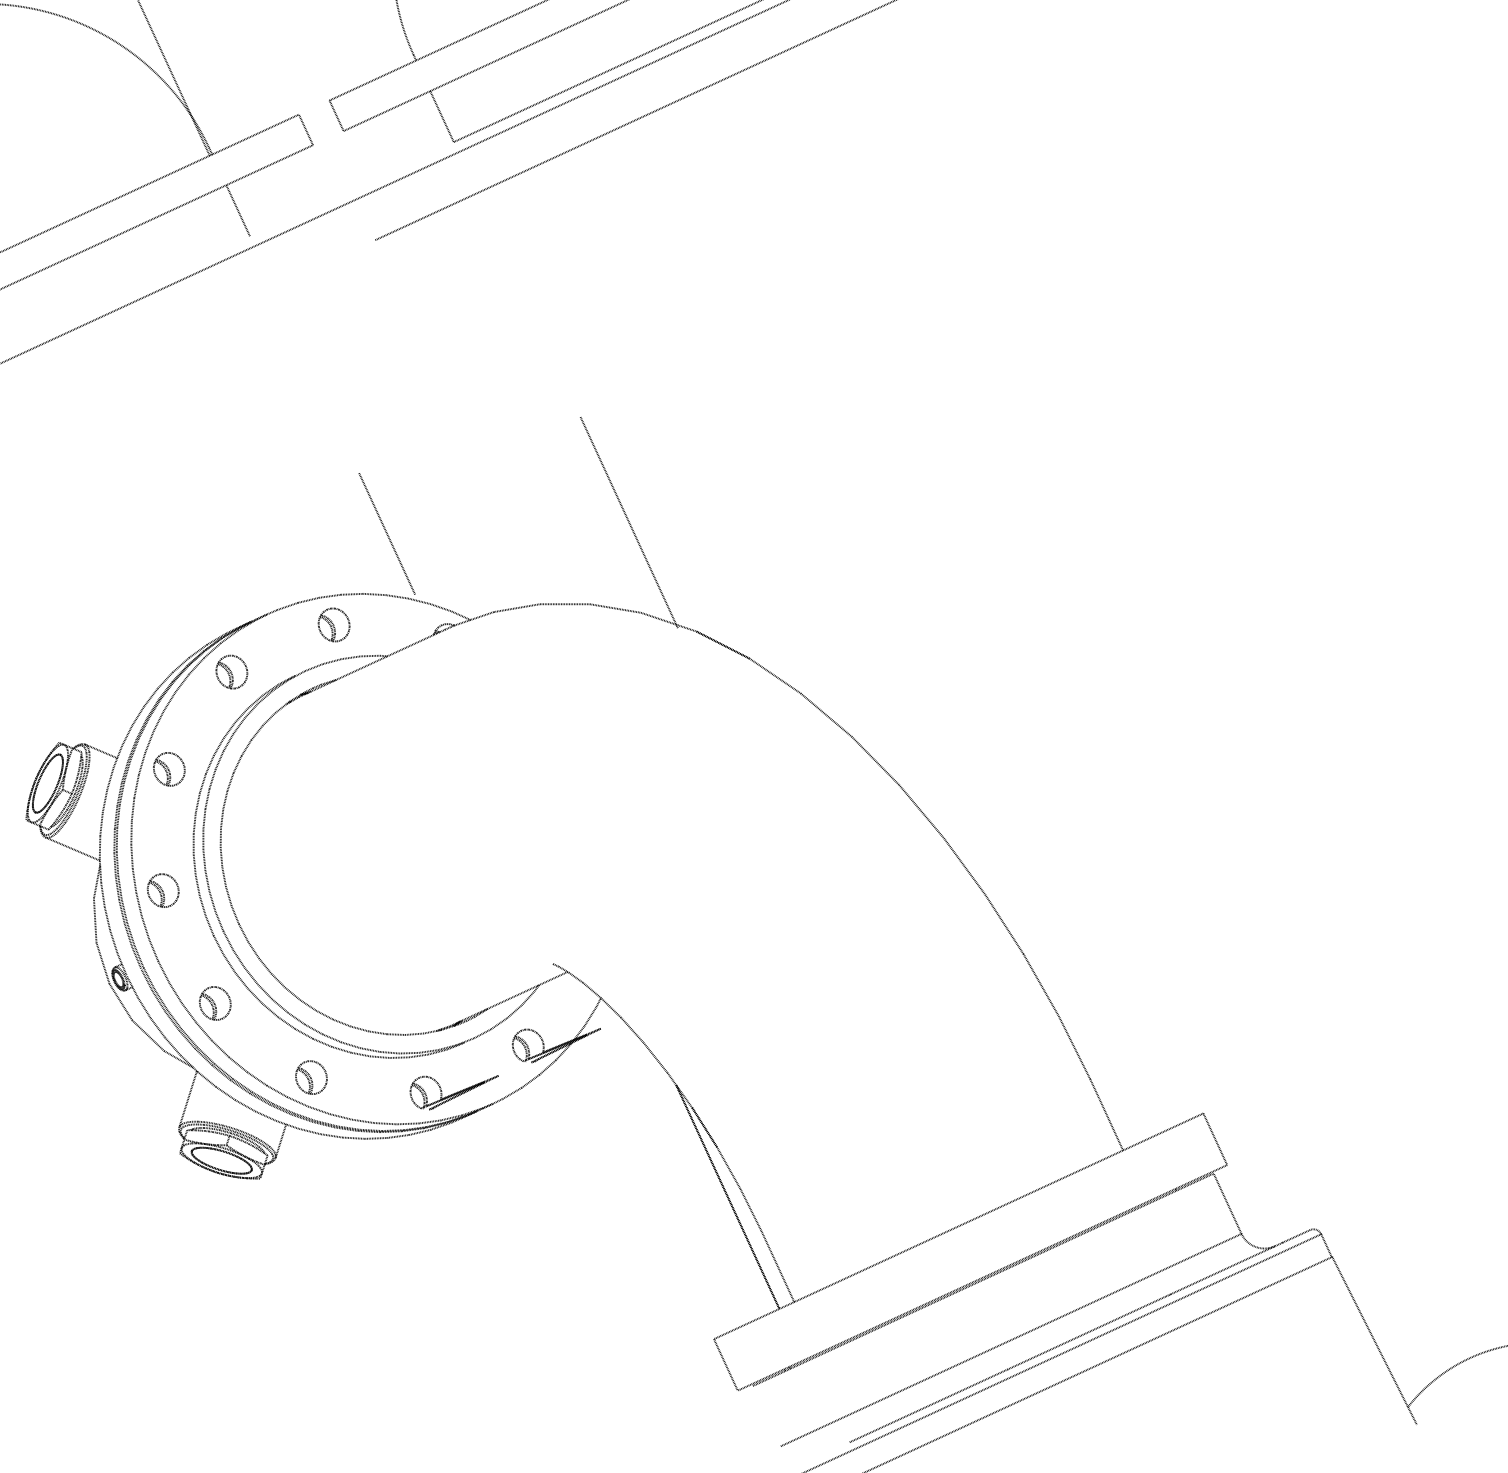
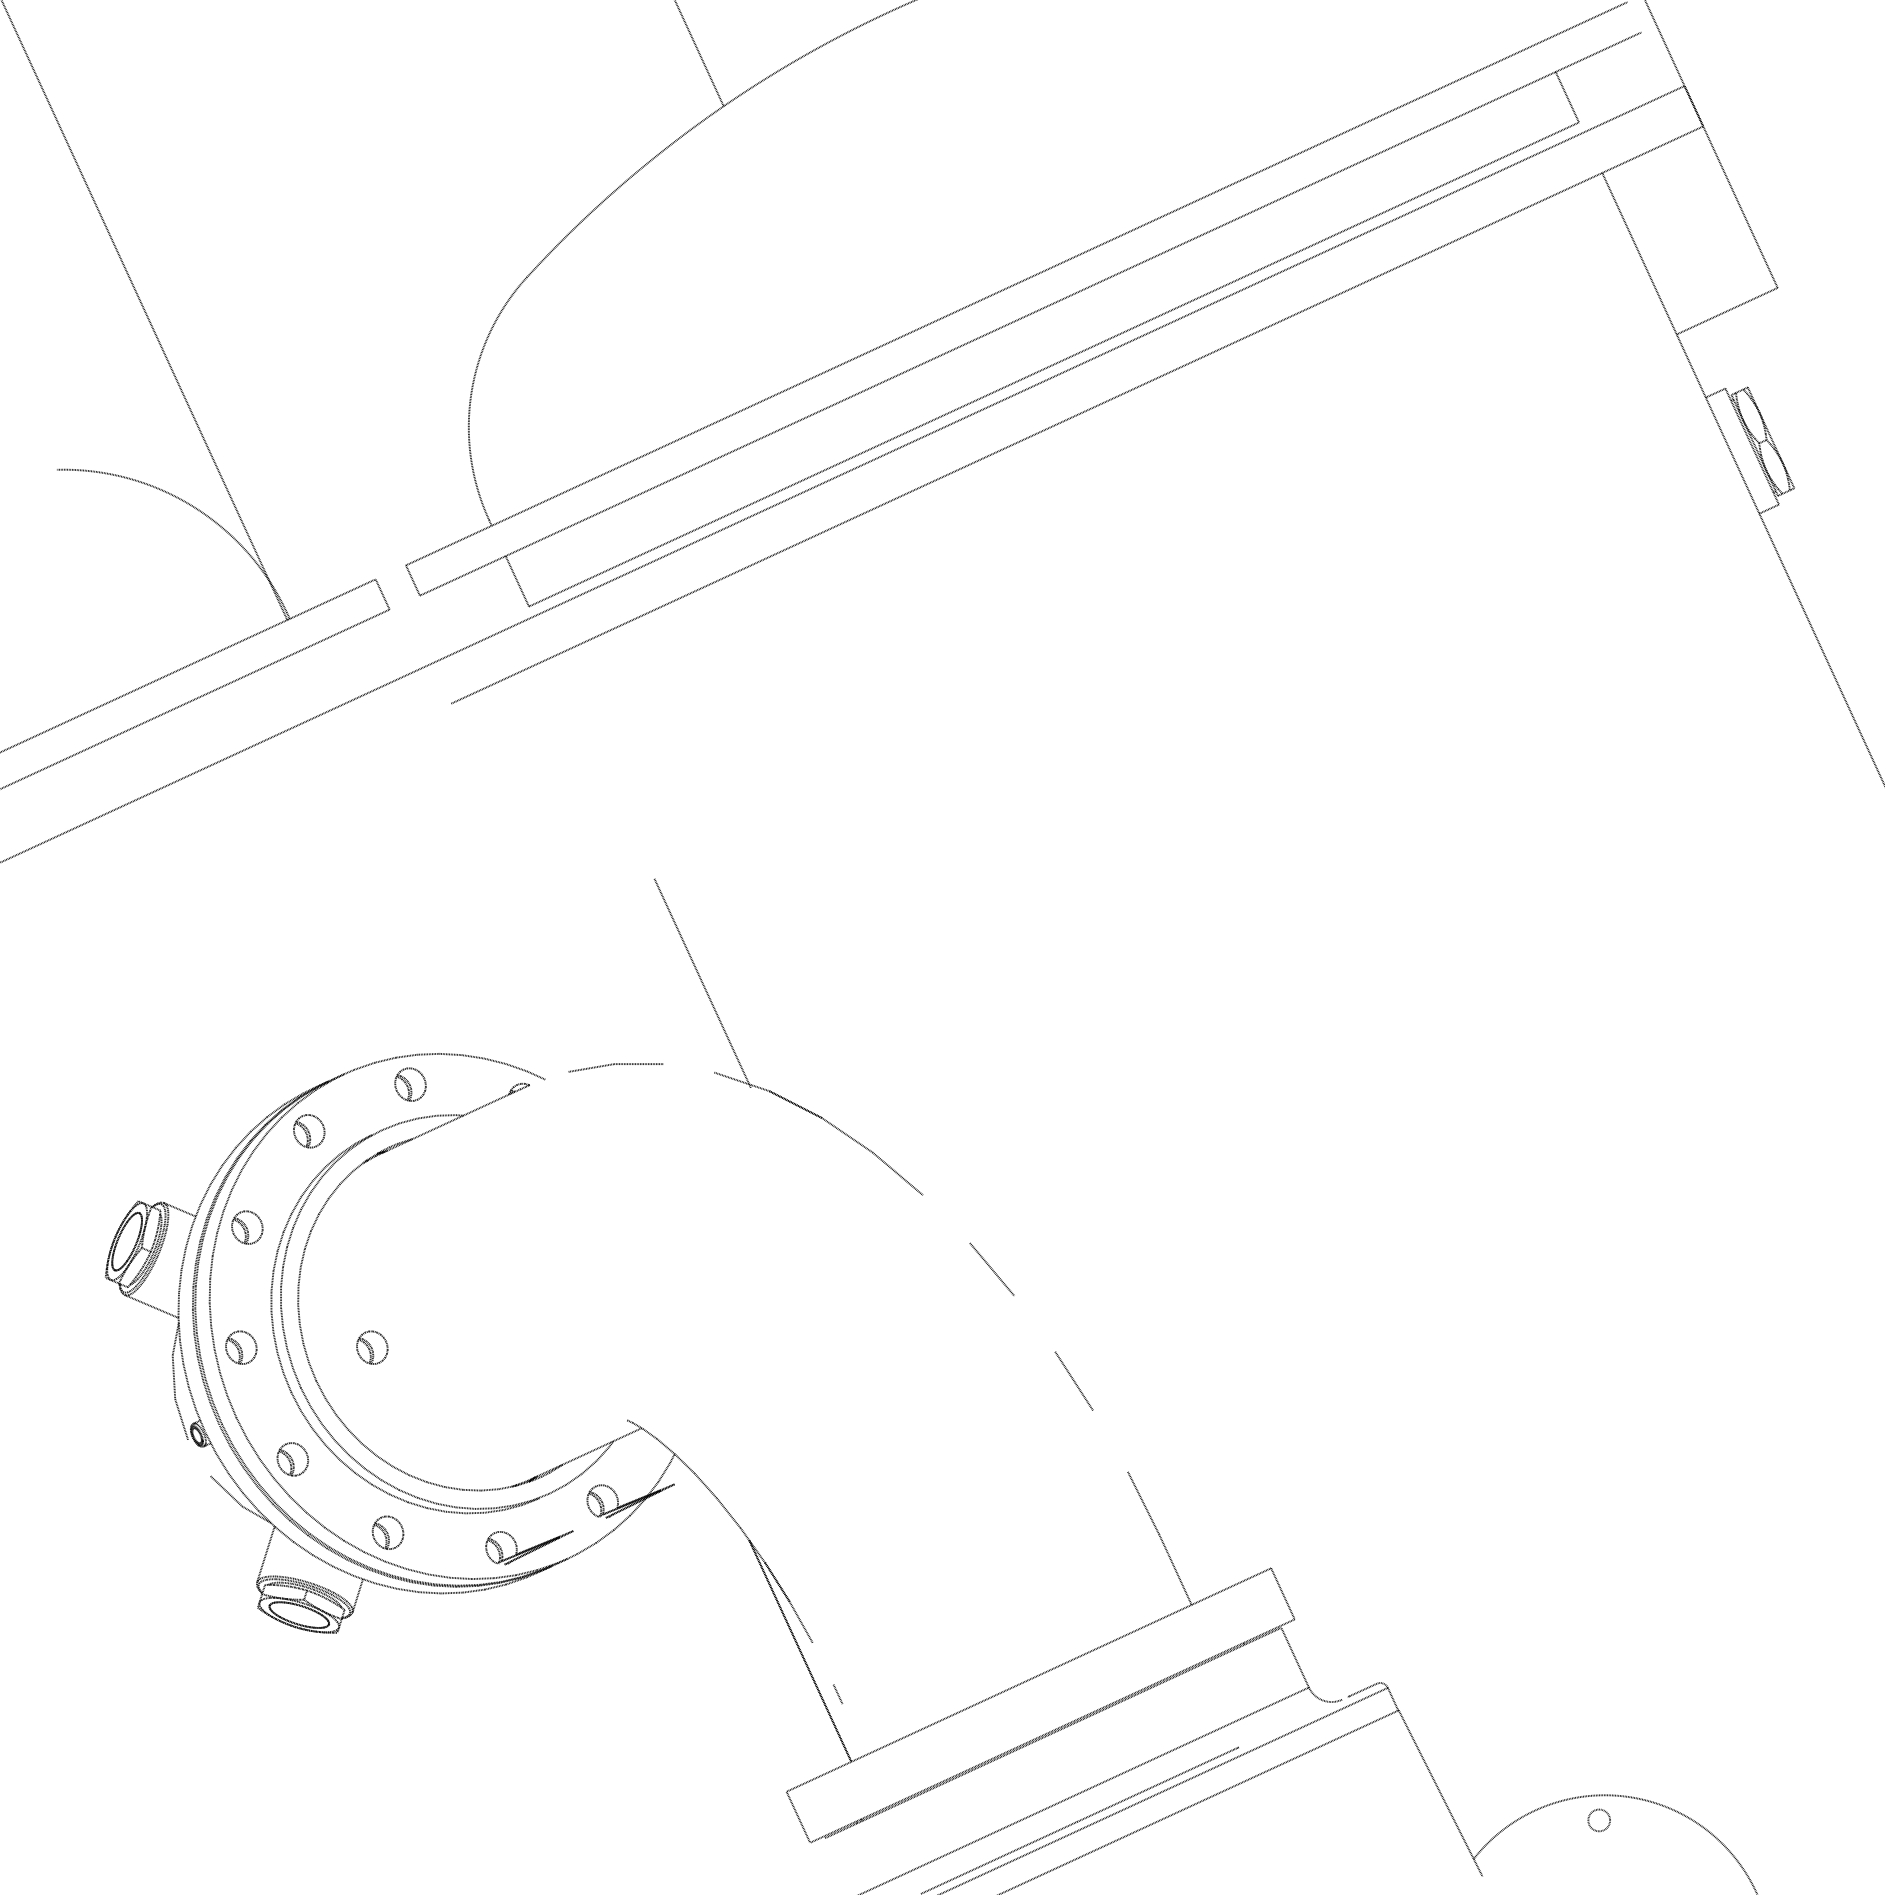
line: (238, 210) -> (315, 674), removed
line: (386, 533) -> (462, 994), removed
line: (614, 608) -> (688, 1068), removed
line: (473, 618) -> (548, 1078), removed
line: (875, 761) -> (946, 1219), removed
line: (964, 866) -> (1034, 1323), removed
part: (295, 890) -> (372, 1347), added
line: (1041, 984) -> (1110, 1440), removed
line: (121, 1001) -> (199, 1457), removed
line: (750, 1209) -> (822, 1663), removed
line: (1224, 1269) -> (1292, 1722), removed
line: (782, 1276) -> (854, 1729), removed

